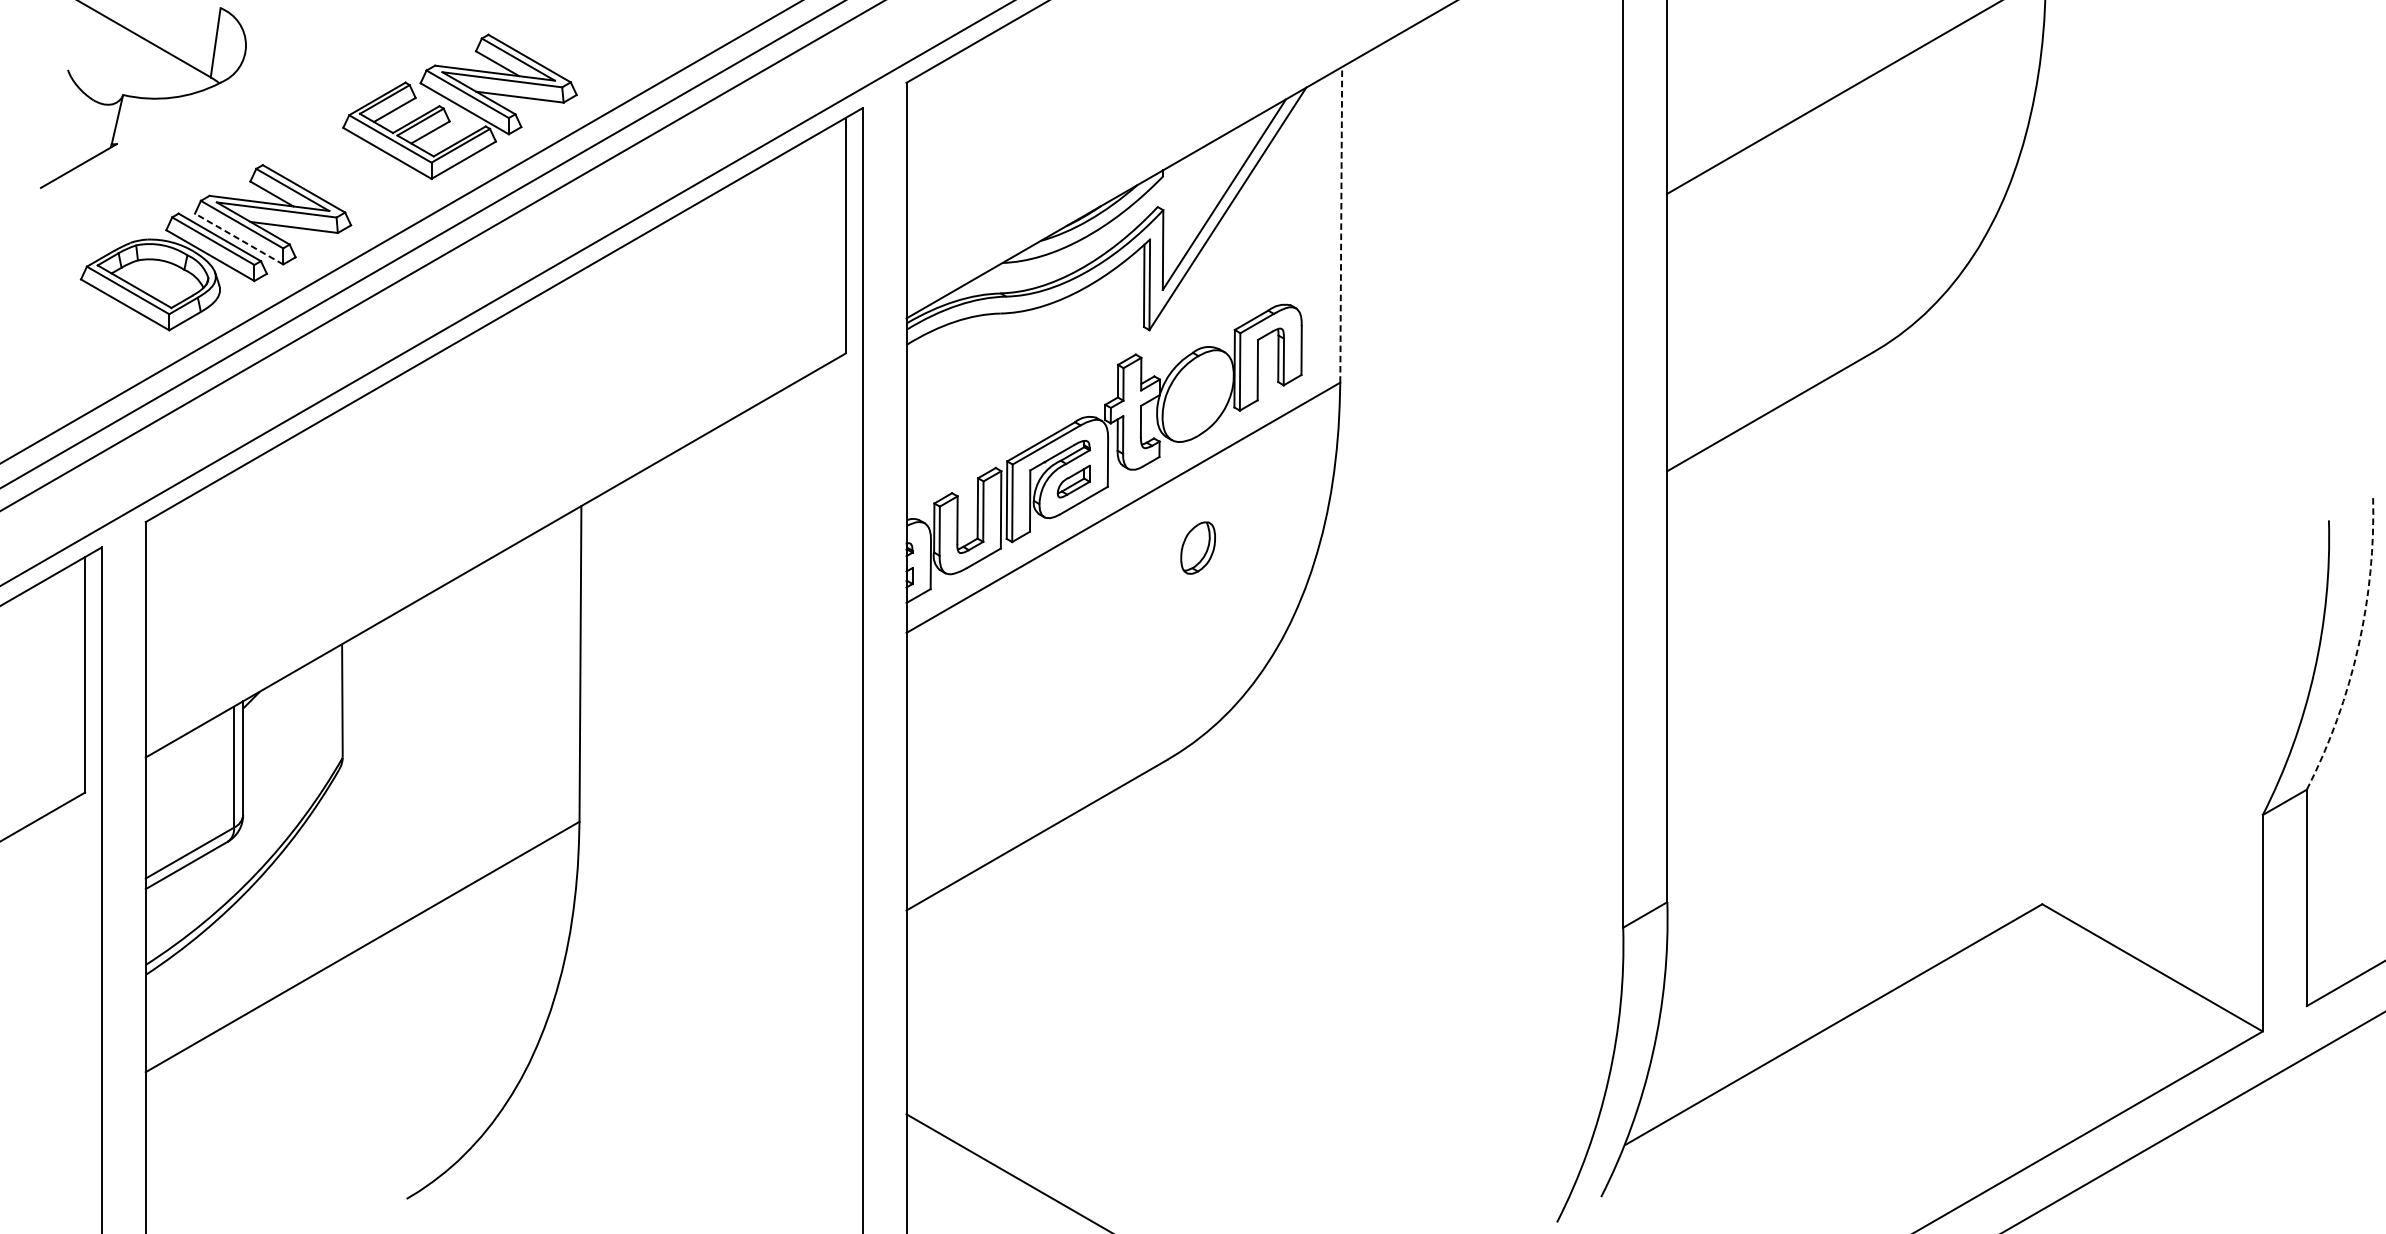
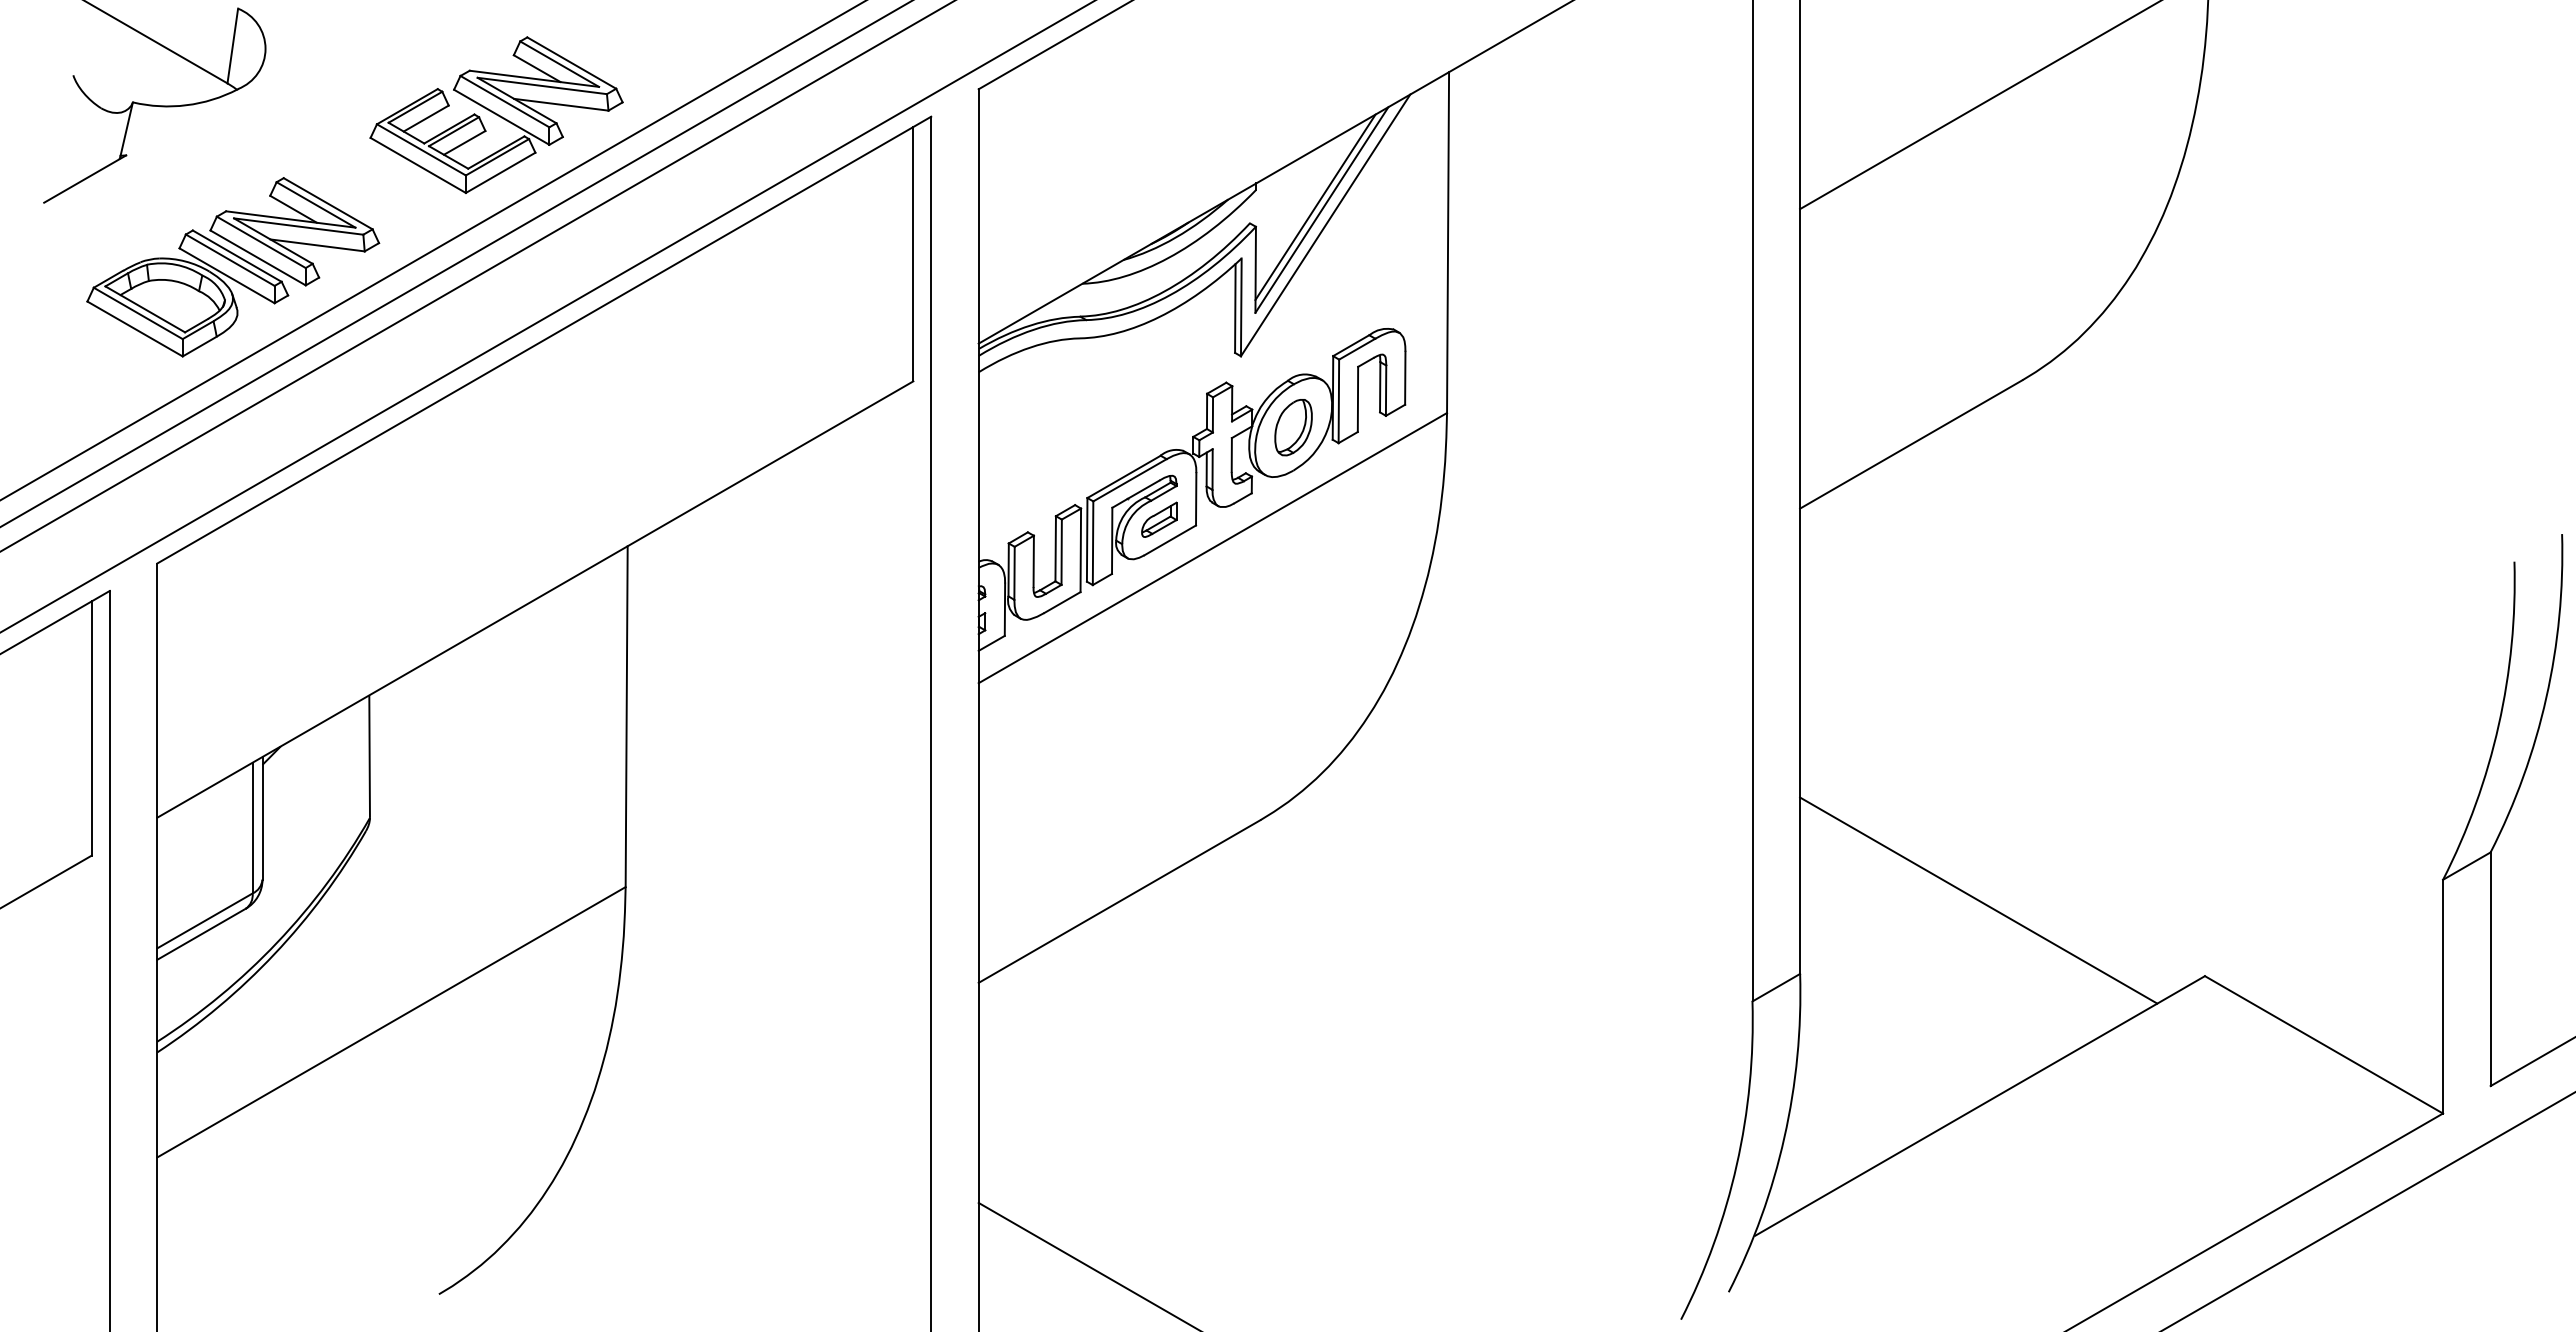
line: (1218, 192) -> (1315, 207), added
line: (1341, 224) -> (1448, 242), dashed -> solid
line: (239, 238) -> (258, 257), dashed -> solid
part: (1198, 547) -> (1293, 427), moved
arc: (2358, 646) -> (2546, 697), dashed -> solid
line: (1832, 834) -> (1978, 900), added

